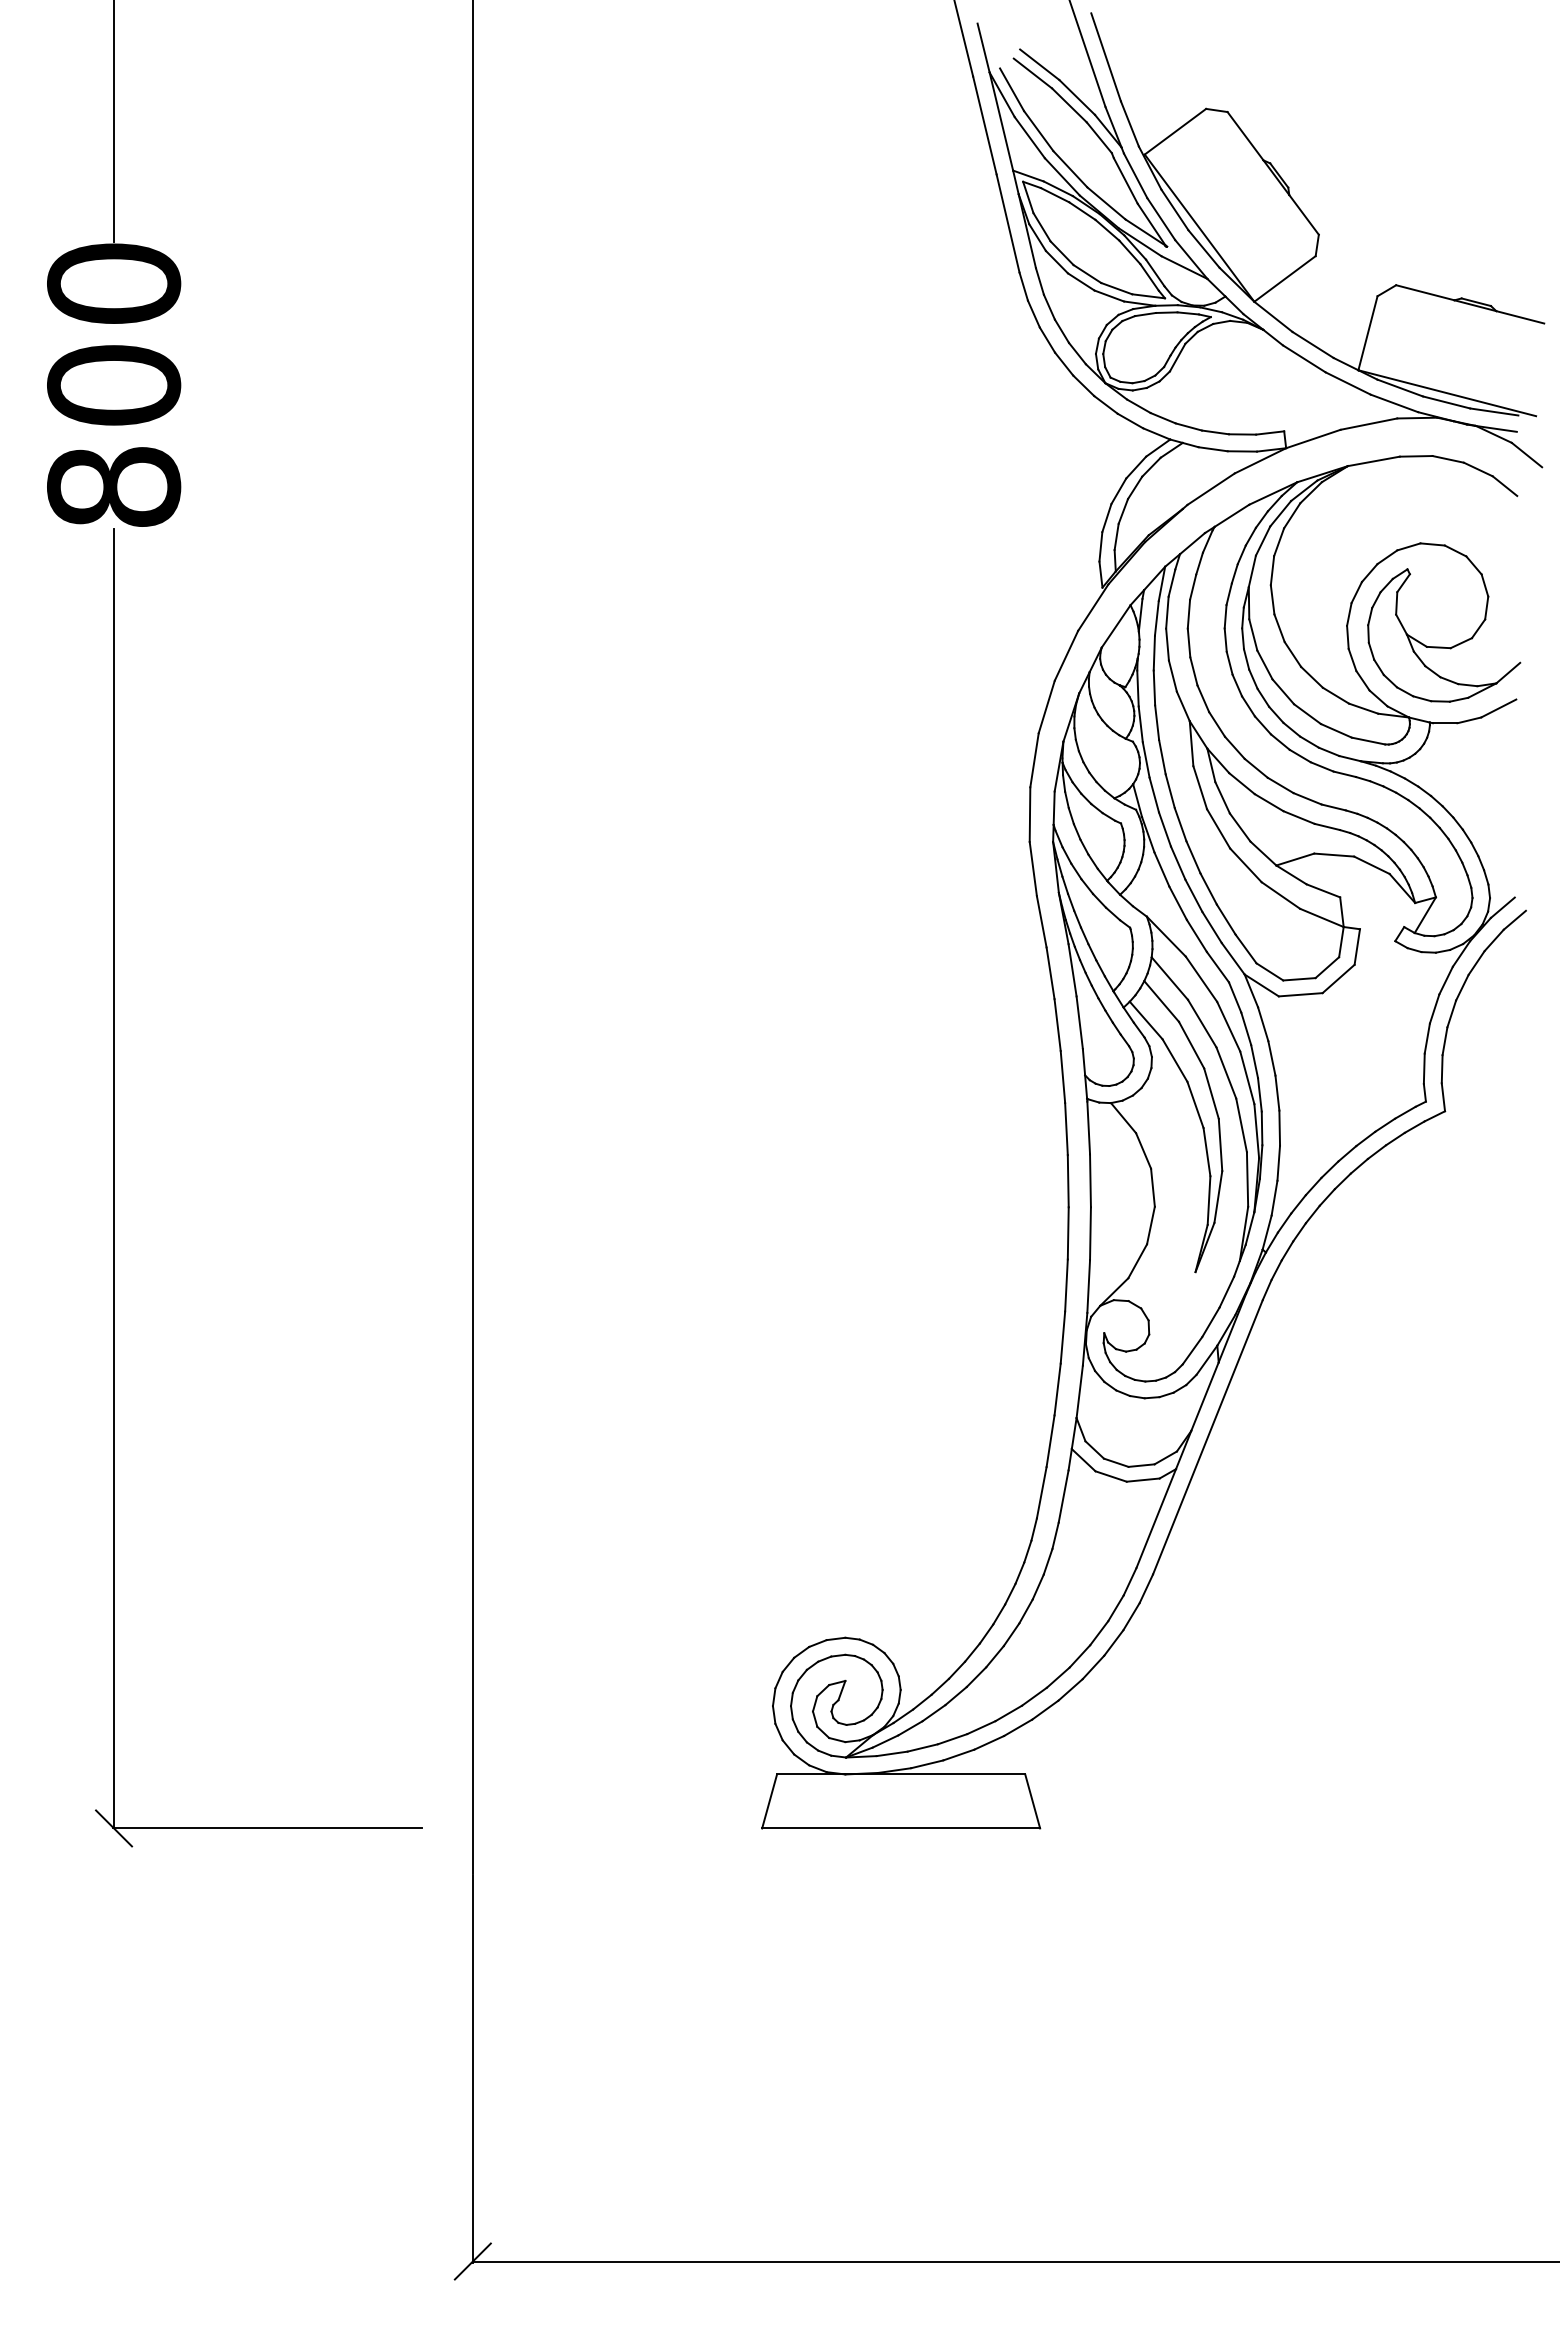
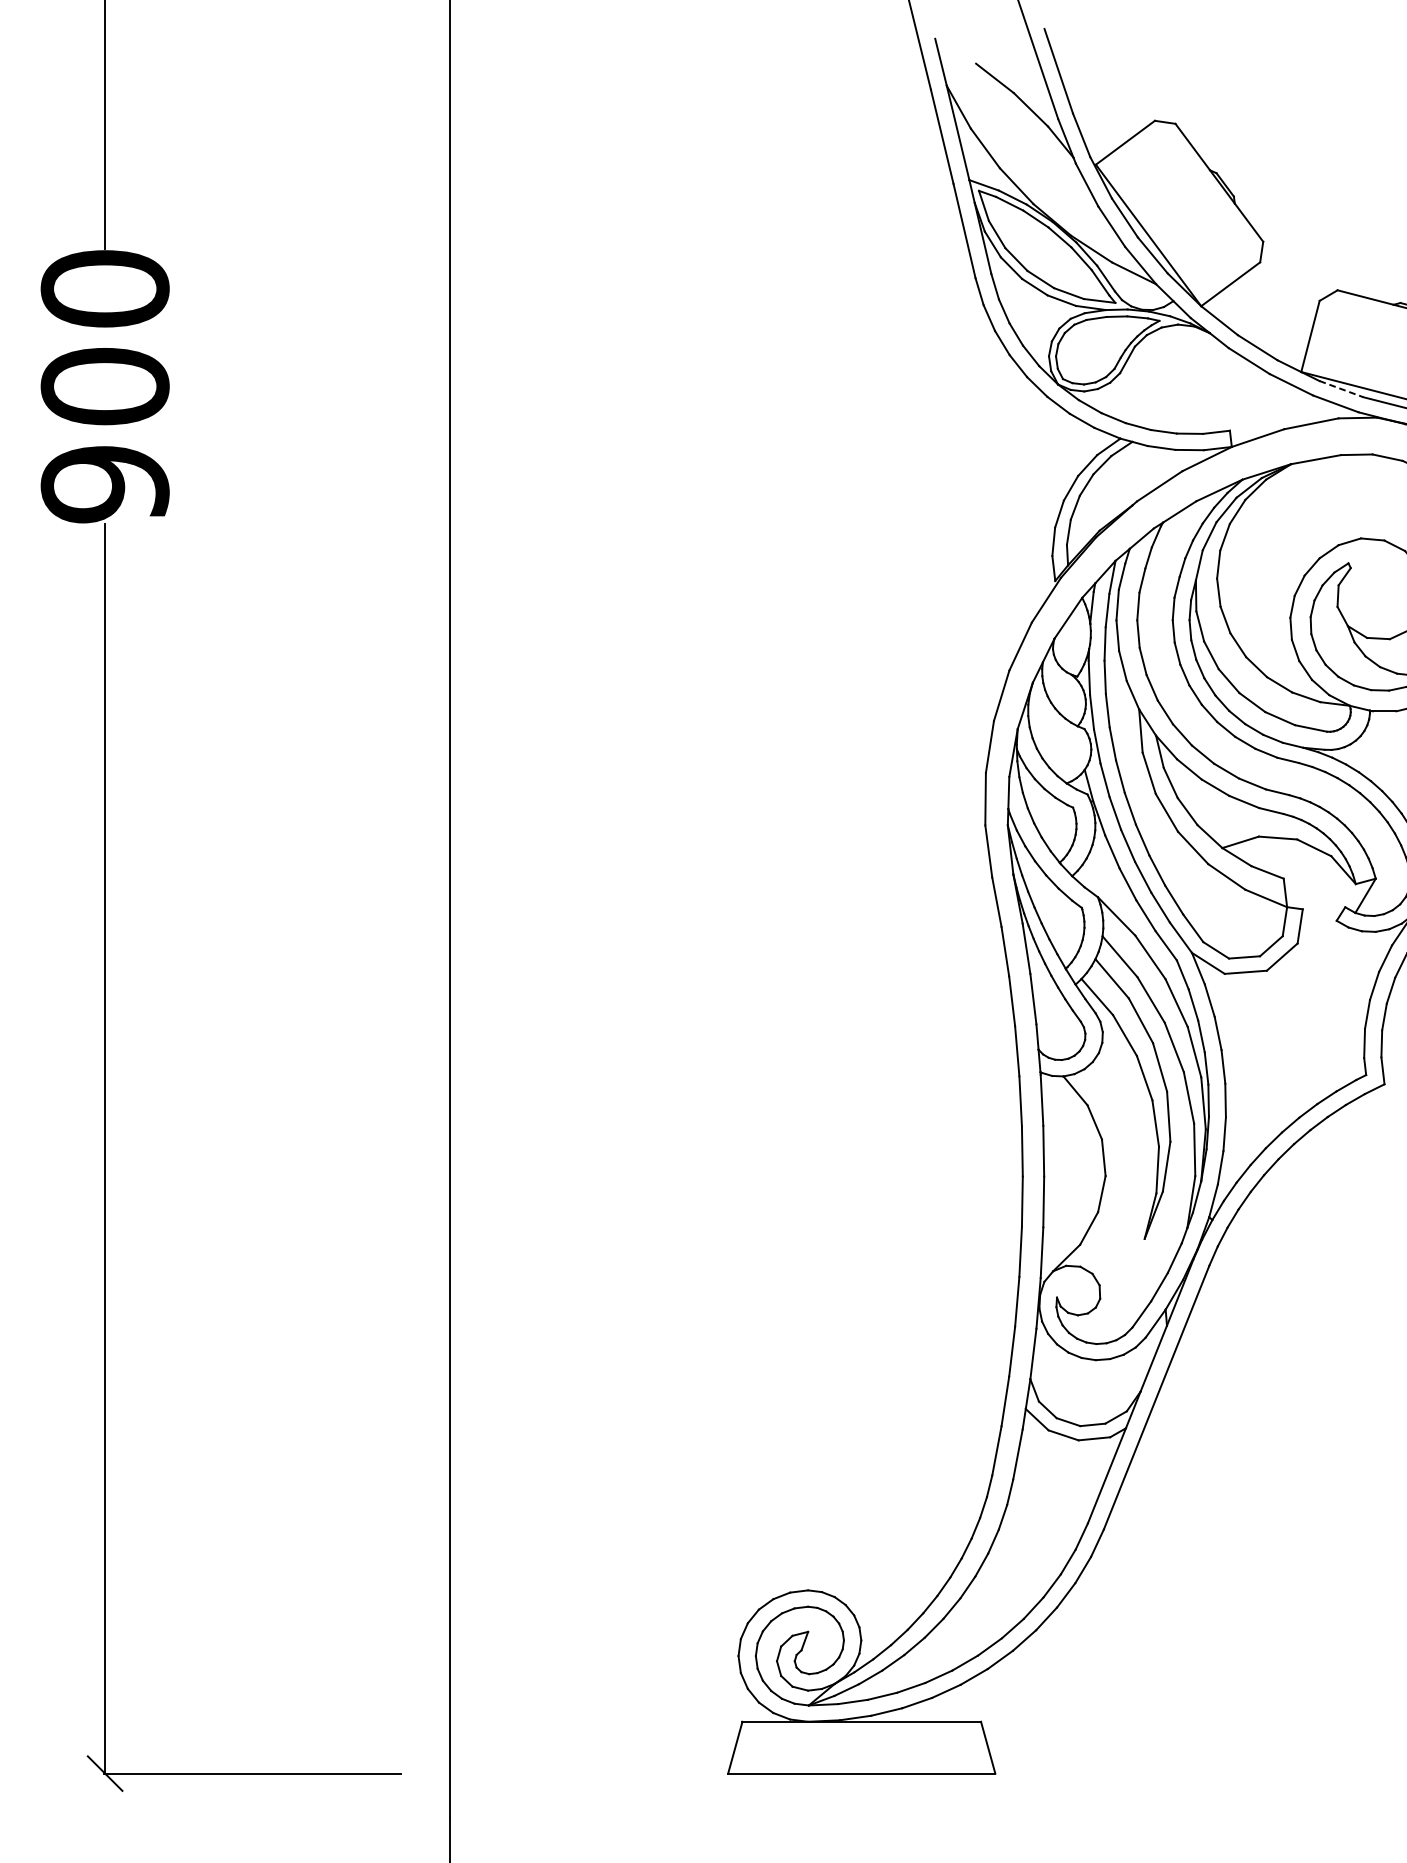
part: (1069, 166) -> (1023, 176), removed
line: (1400, 388) -> (1341, 389), solid -> dashed
text: (114, 487) -> (105, 484), 800 -> 900

